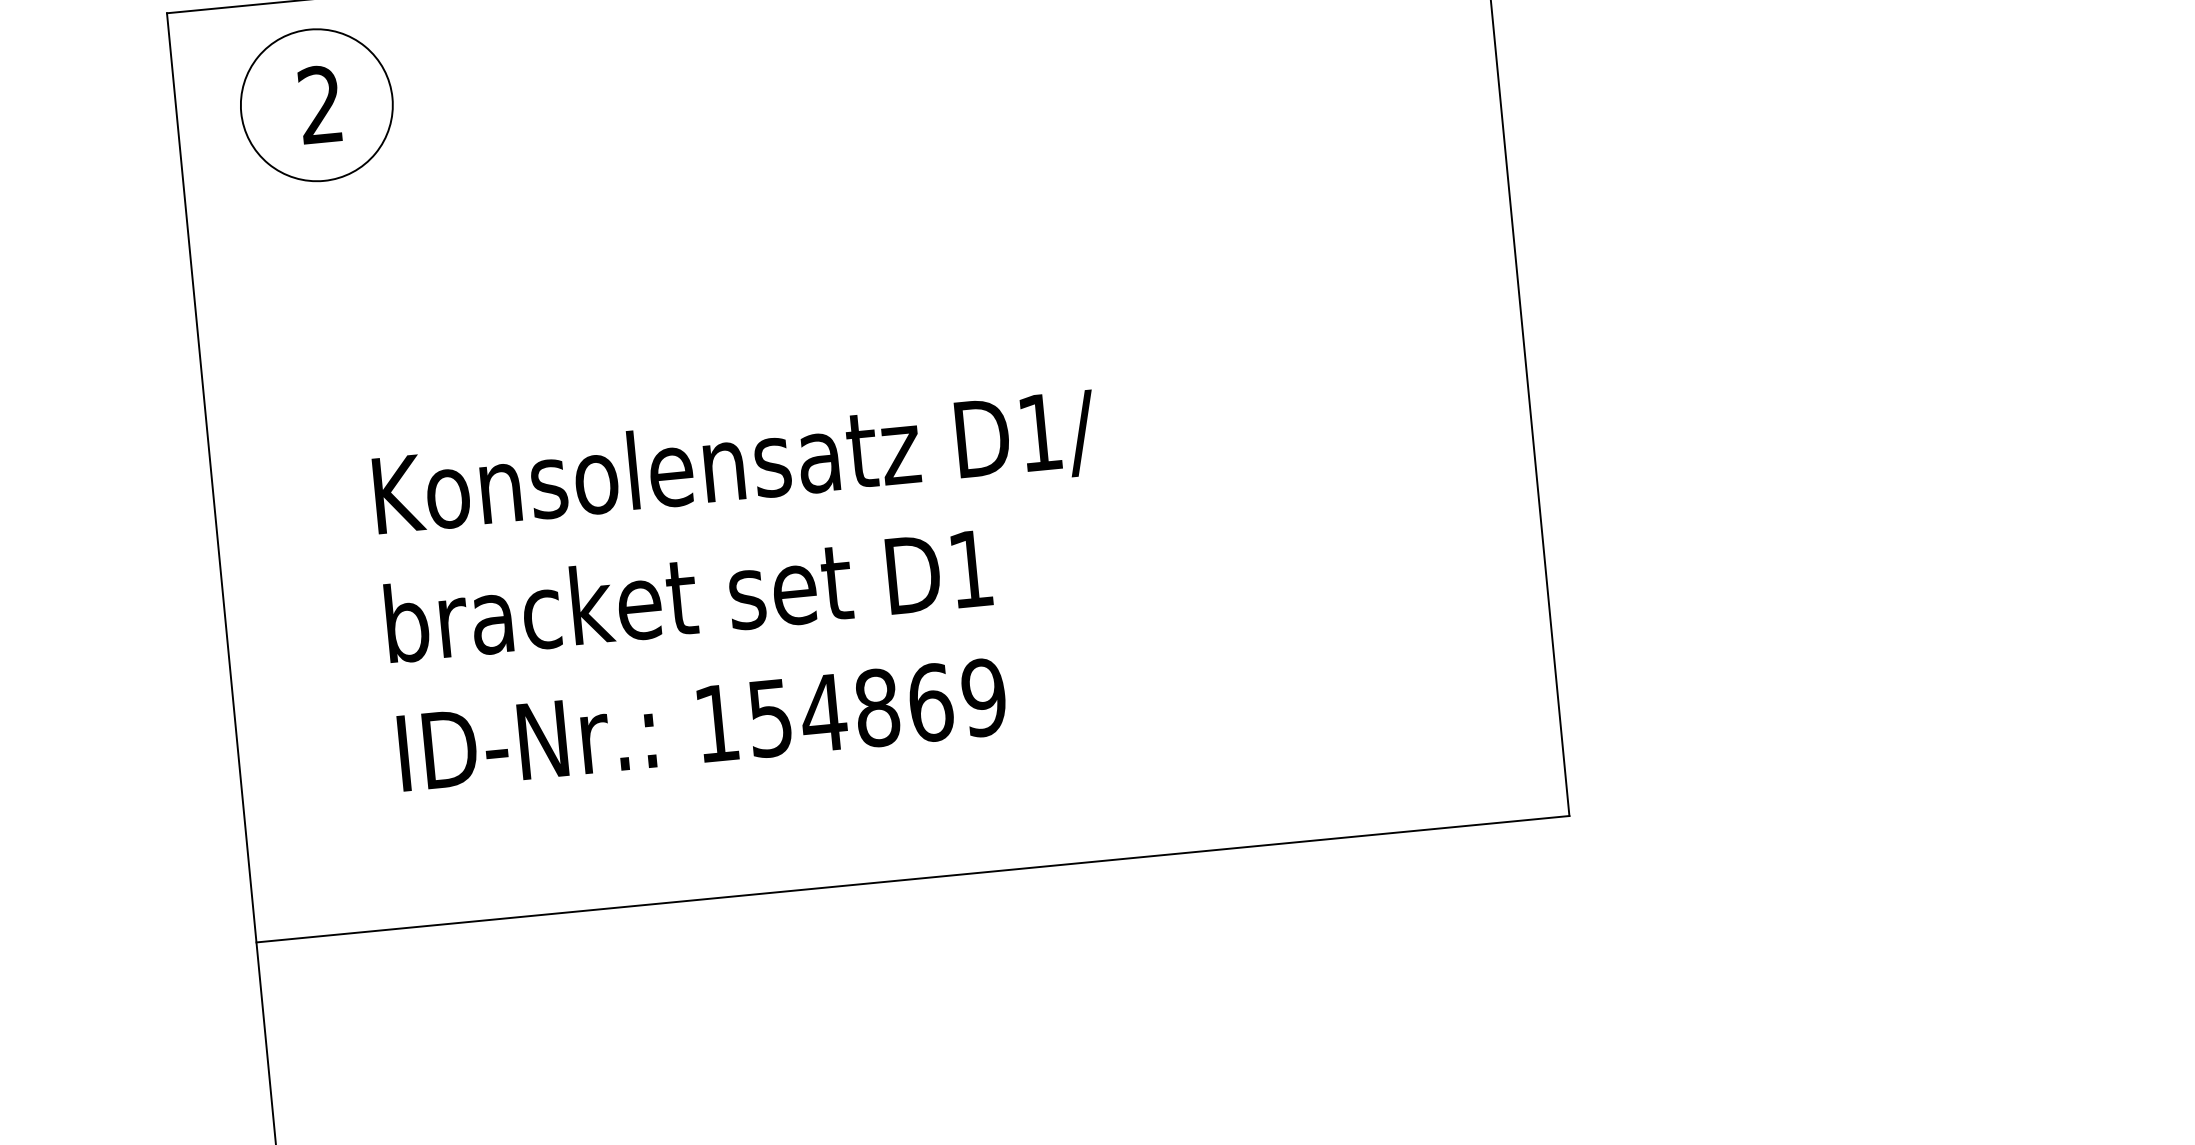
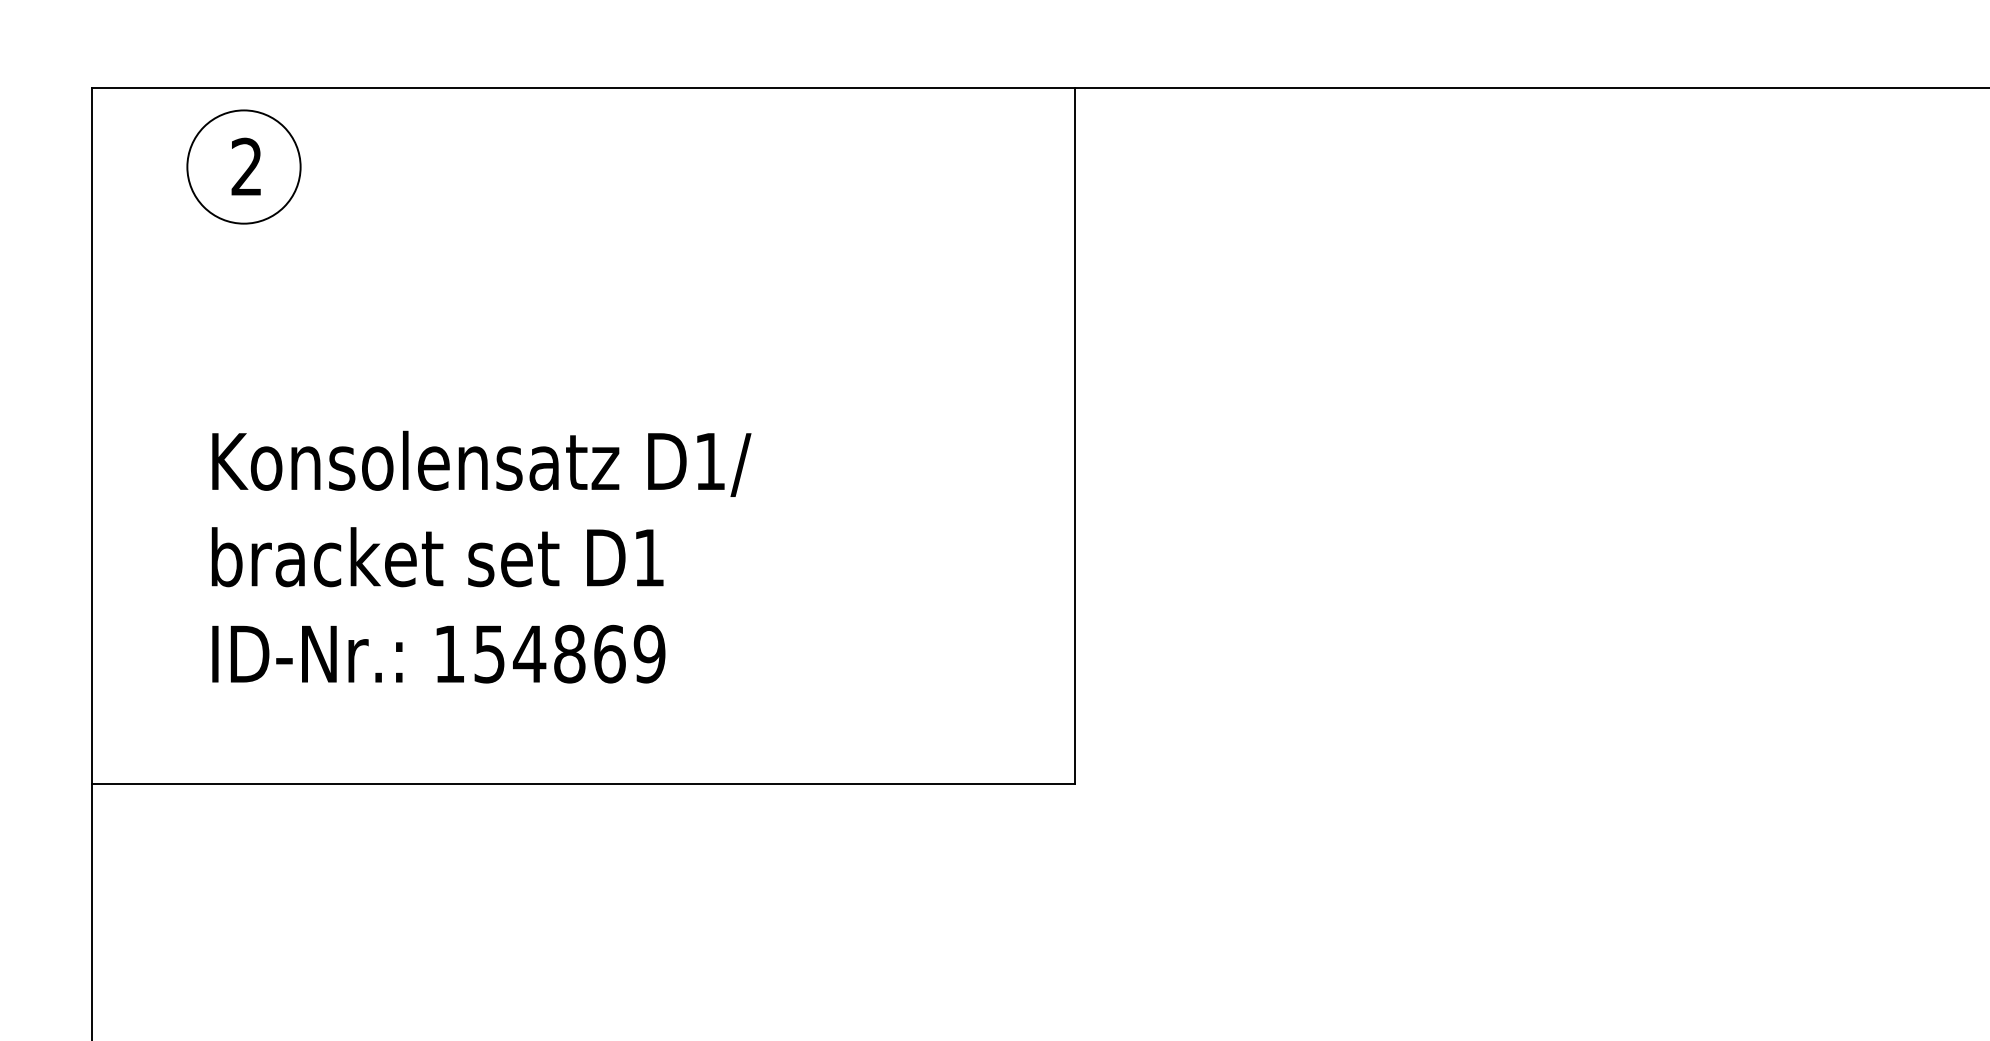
part: (316, 104) -> (243, 166), moved

